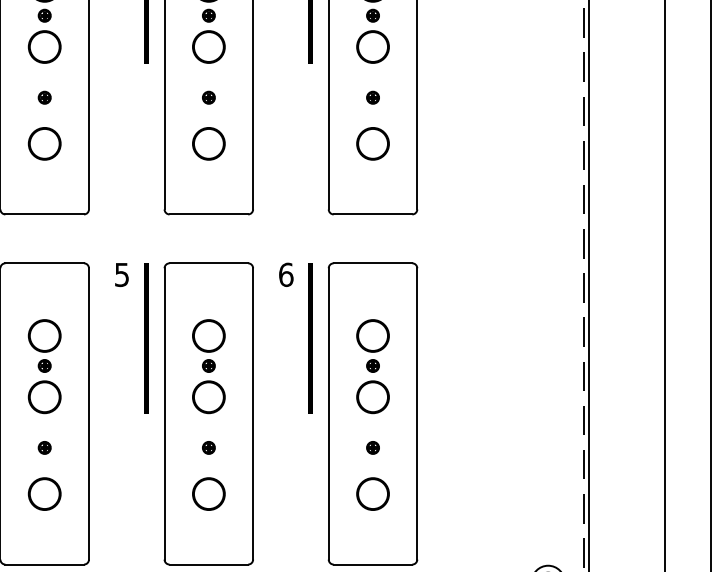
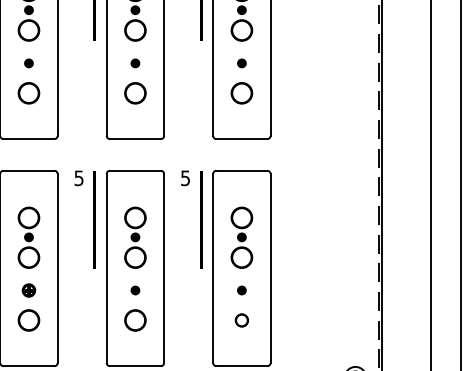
text: (286, 275) -> (185, 178), 6 -> 5
part: (44, 447) -> (28, 290), size x1.6
part: (372, 494) -> (241, 320), size x0.6

